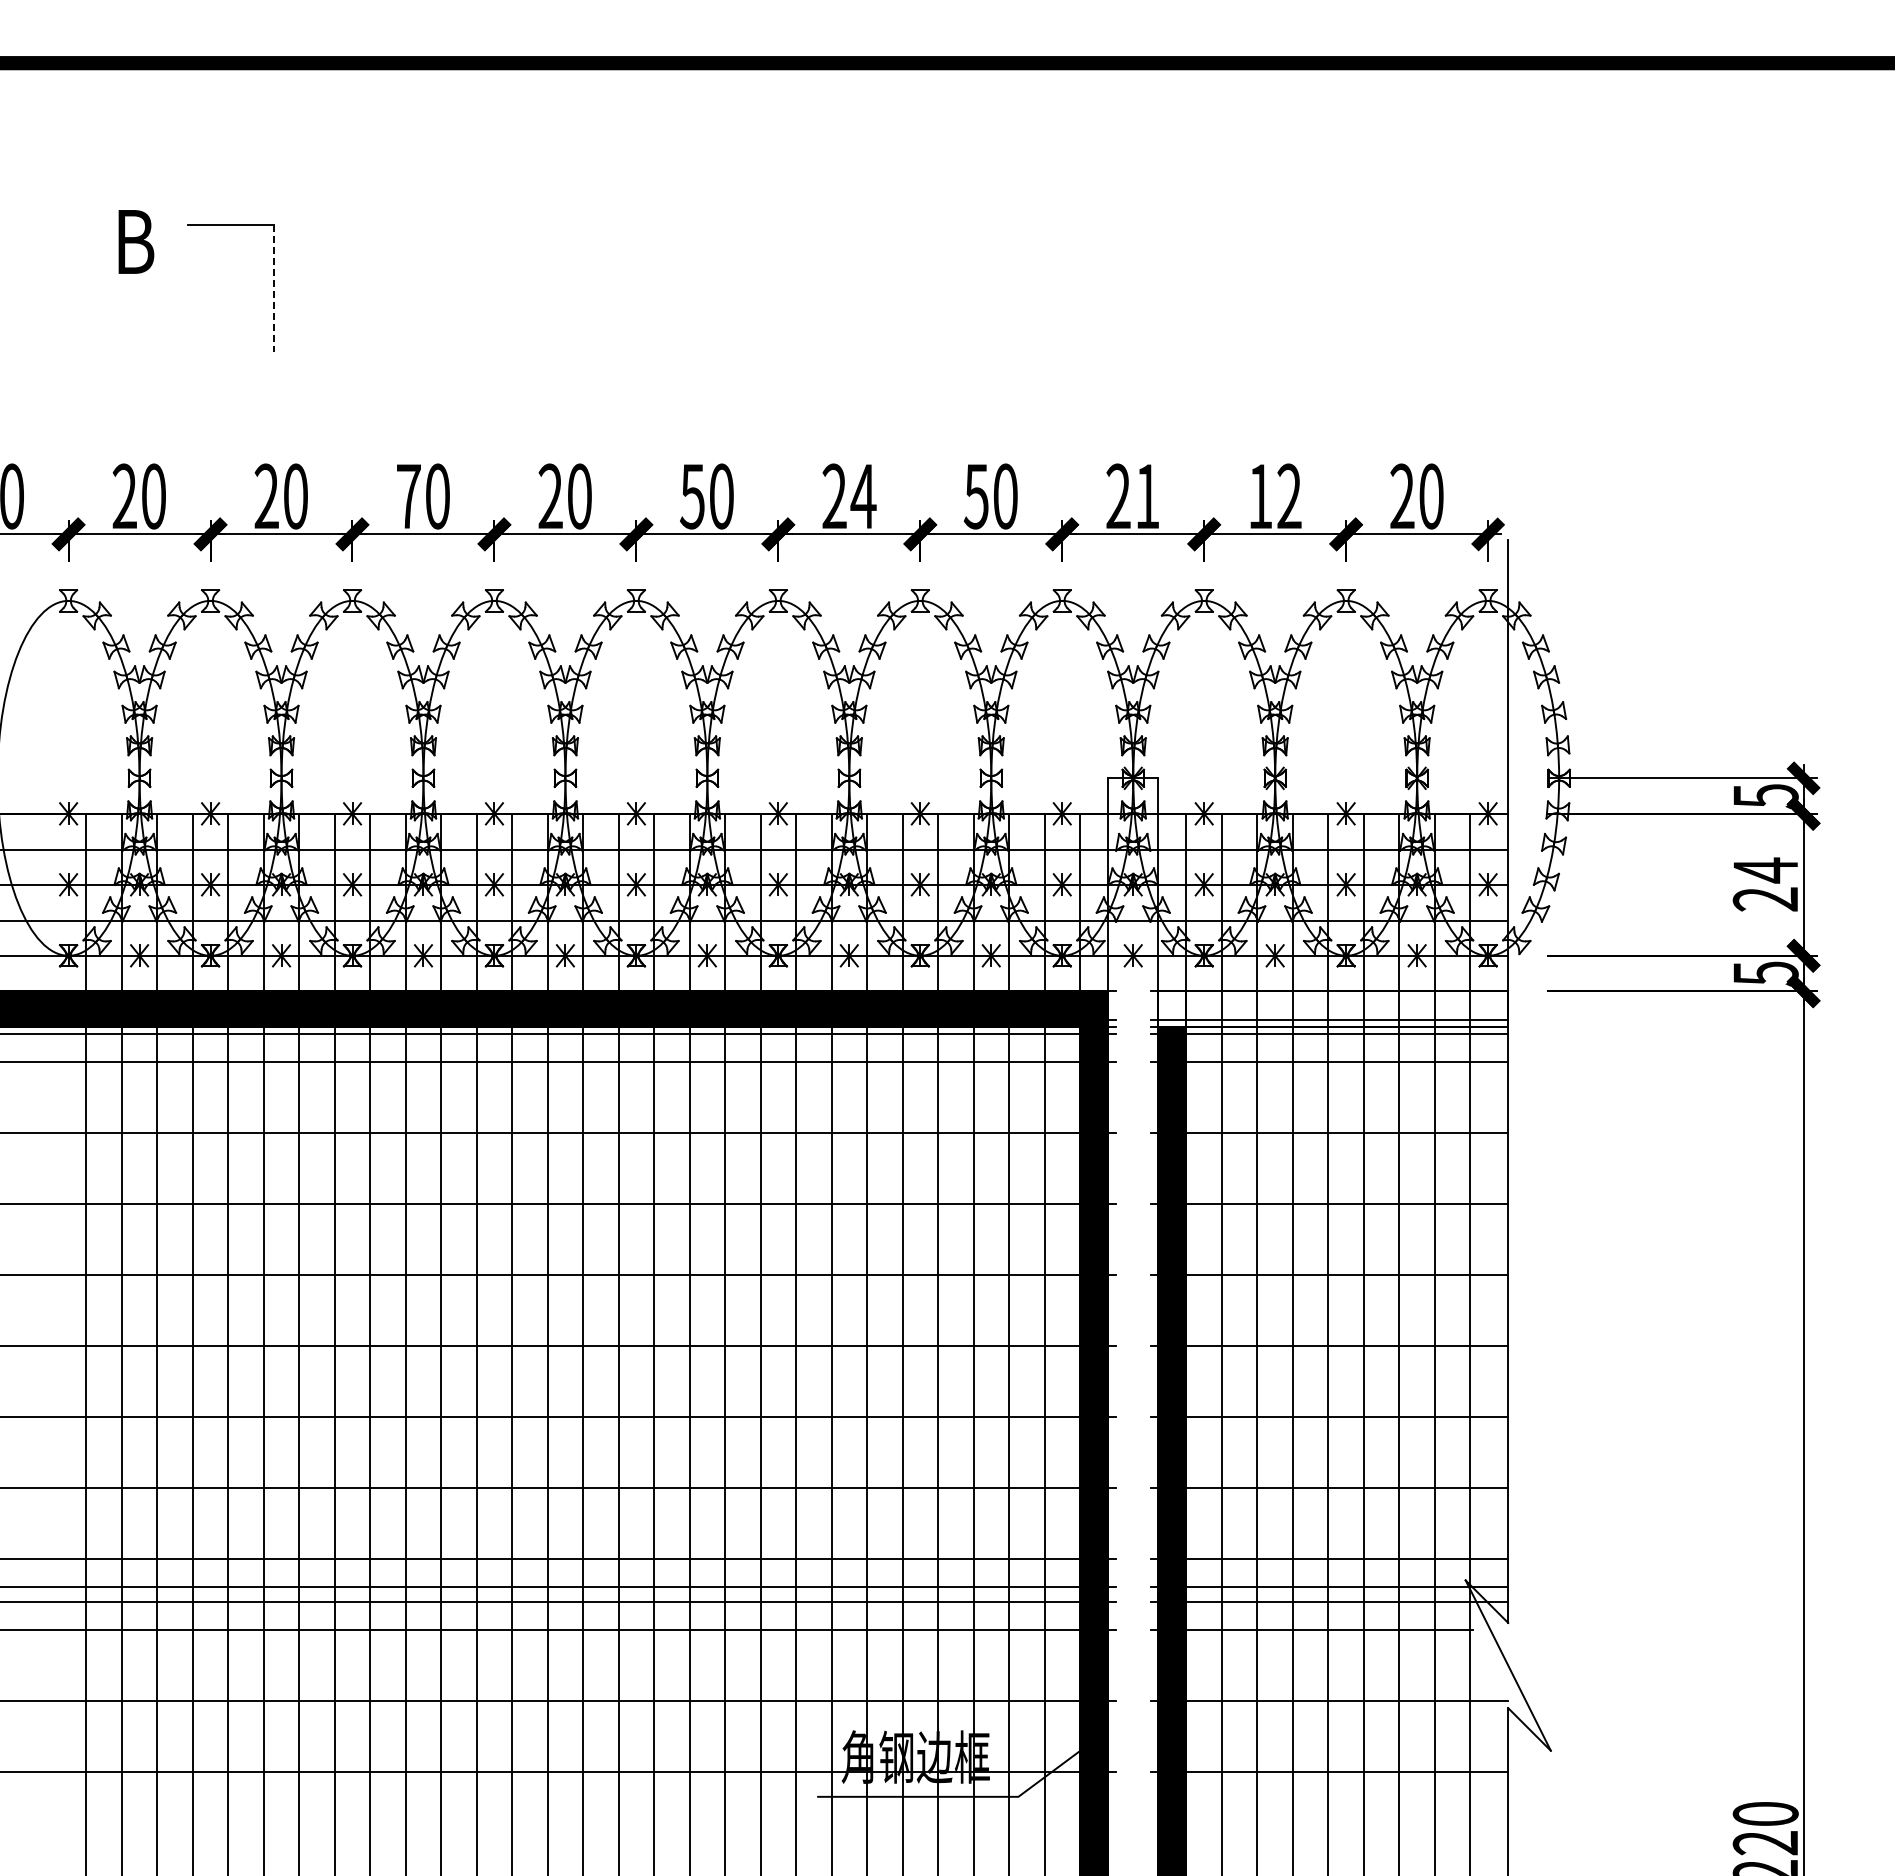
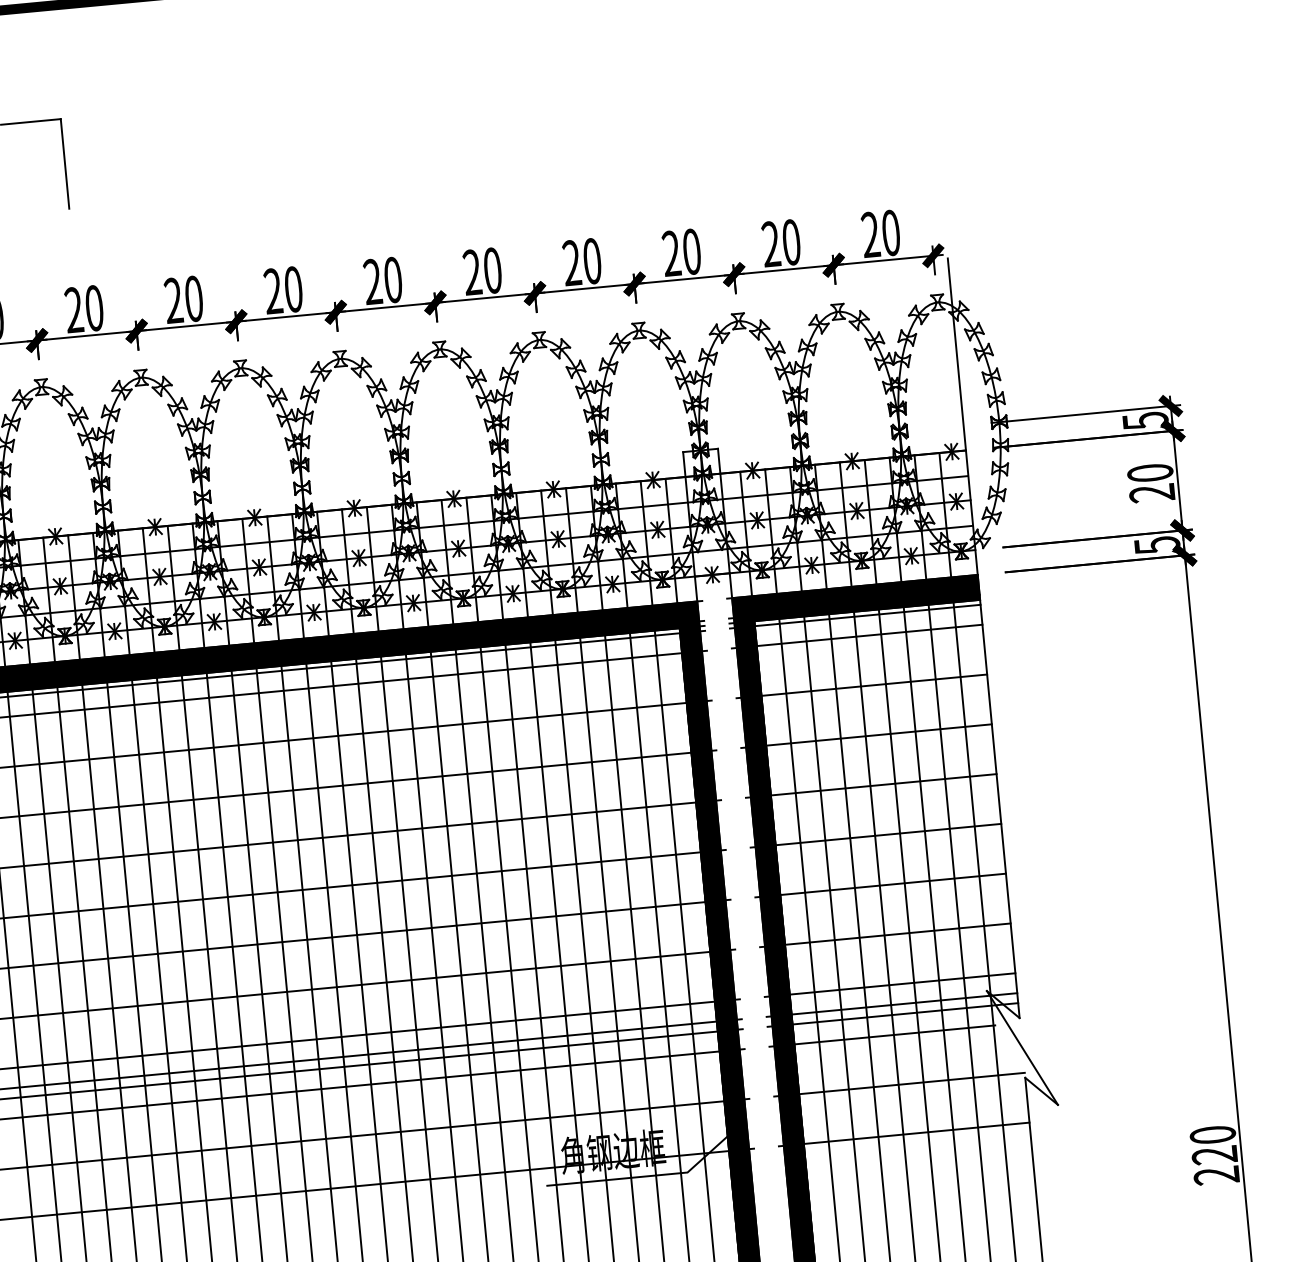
line: (273, 288) -> (64, 163), dashed -> solid
text: (408, 495) -> (173, 300), 70 -> 20
text: (692, 496) -> (372, 281), 50 -> 20
text: (863, 496) -> (492, 270), 24 -> 20
text: (975, 496) -> (571, 263), 50 -> 20
text: (1147, 496) -> (691, 251), 21 -> 20
text: (1274, 496) -> (780, 243), 12 -> 20
text: (1765, 870) -> (1150, 473), 24 -> 20
fill: (1333, 1008) -> (856, 598), added

